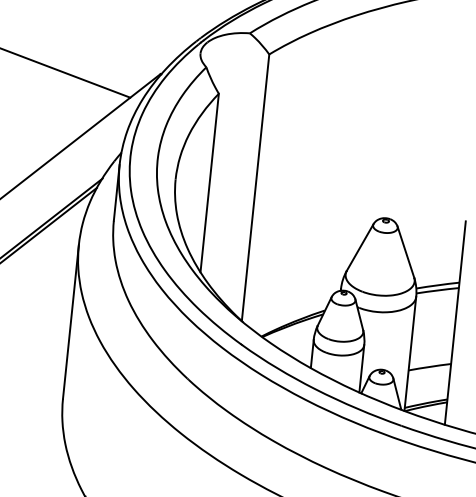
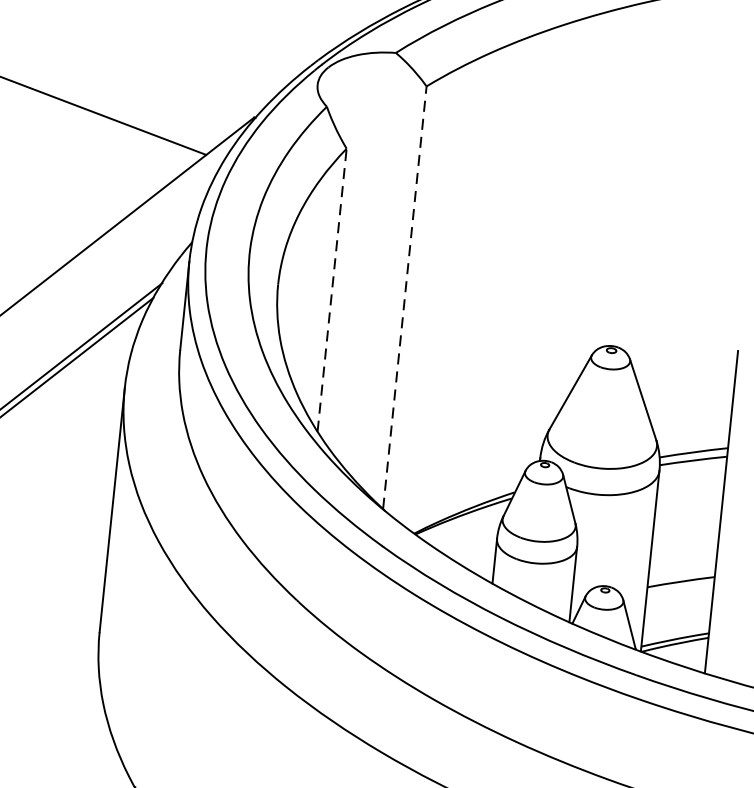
line: (209, 183) -> (331, 290), solid -> dashed
line: (255, 187) -> (404, 297), solid -> dashed

